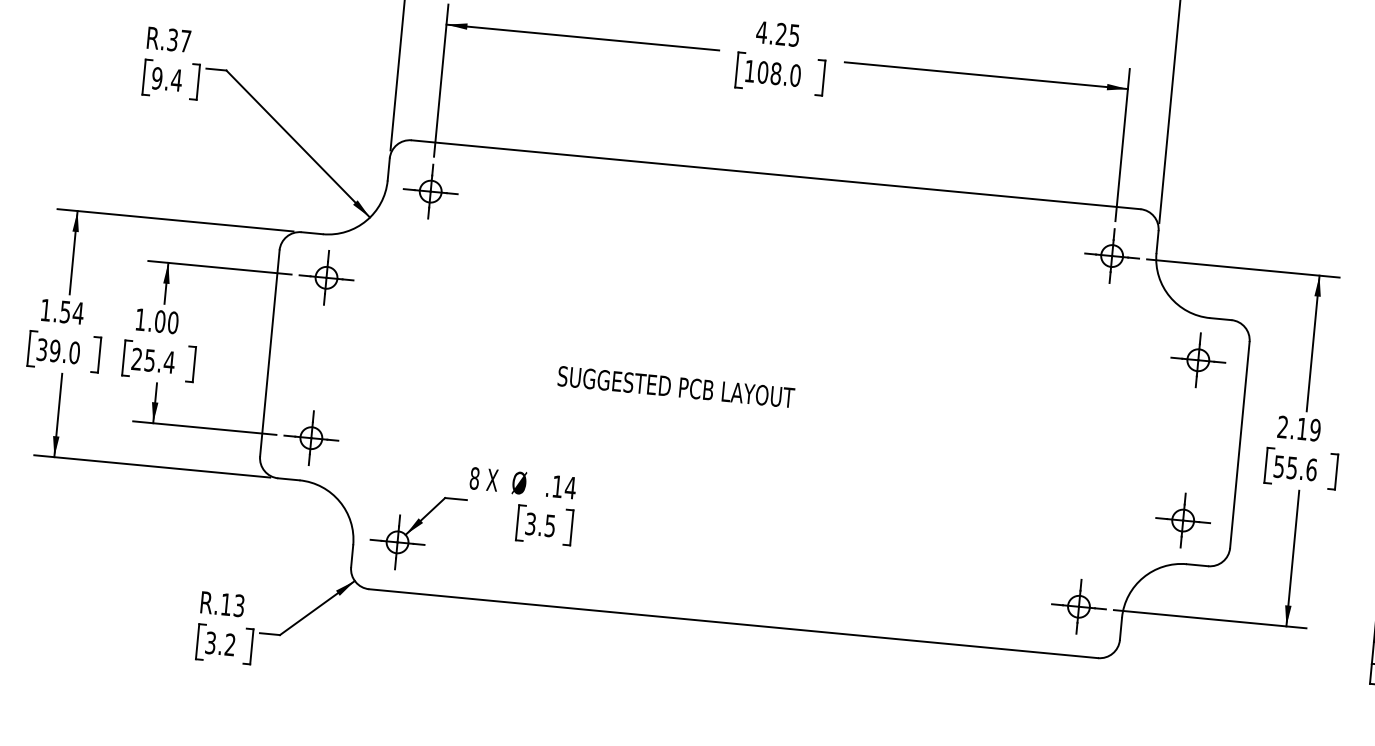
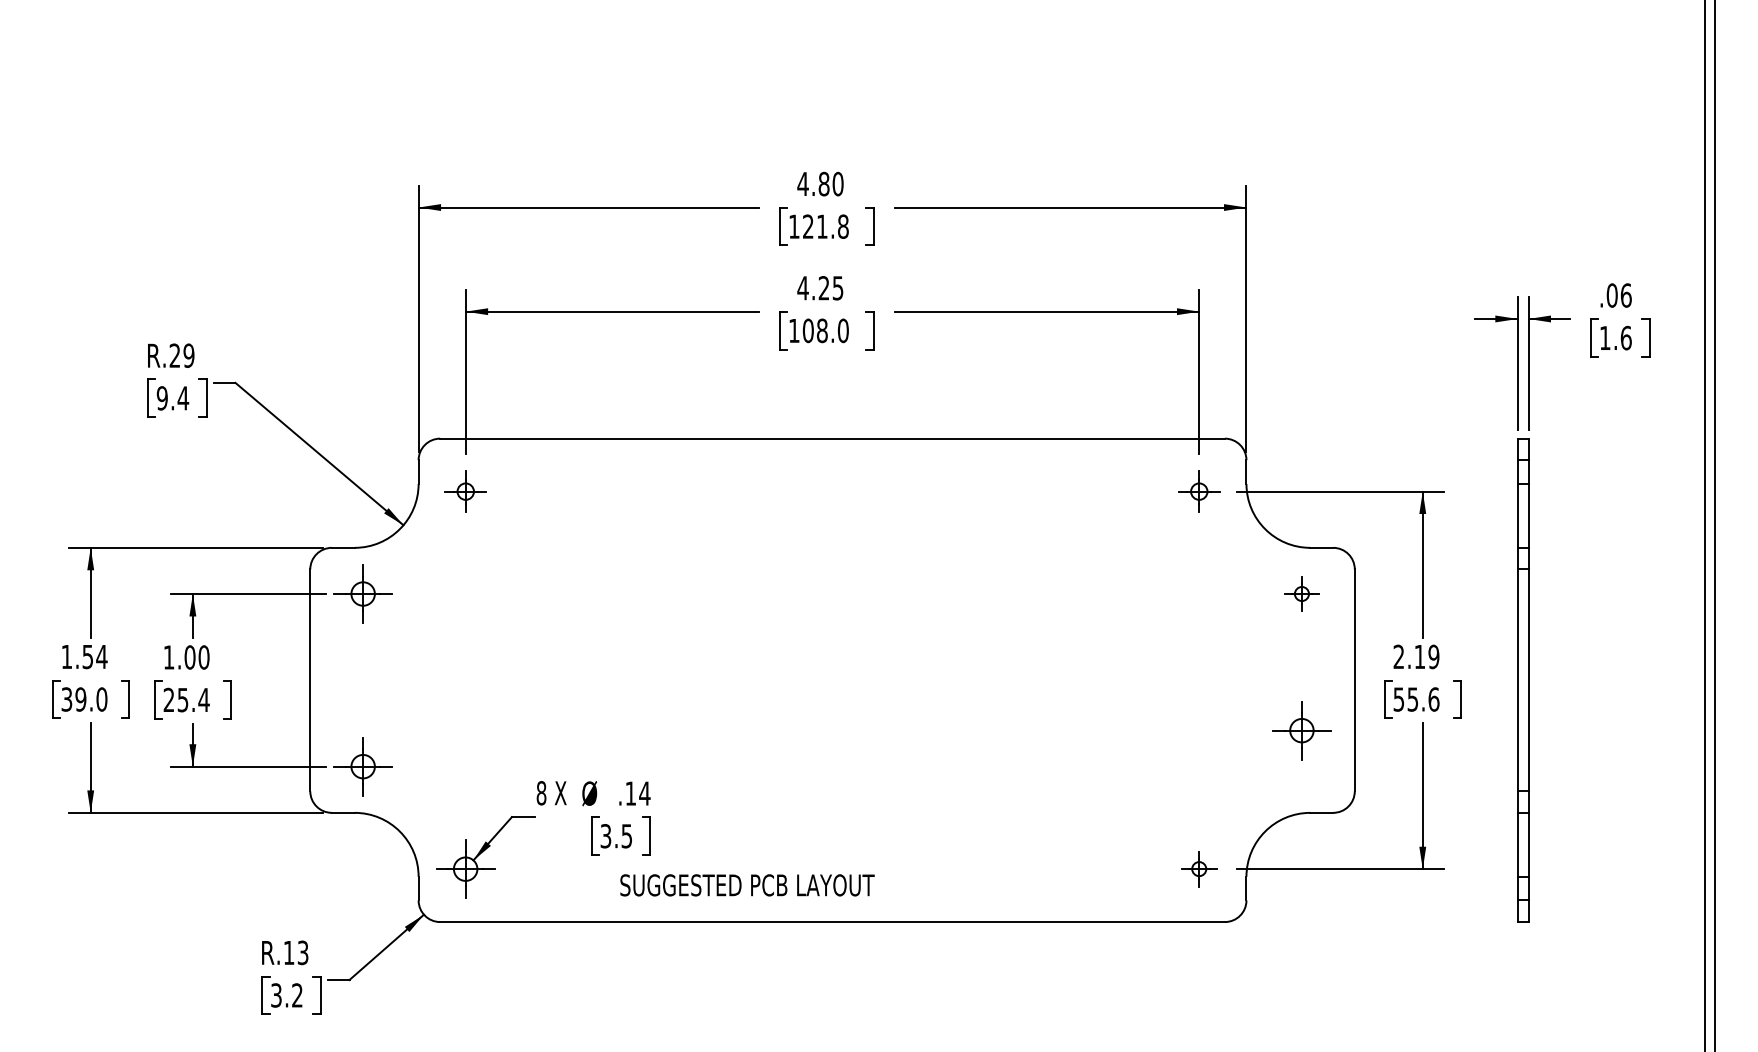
text: (178, 40) -> (181, 355), R.37 -> R.29
part: (430, 191) -> (465, 491), size x0.7
part: (1111, 255) -> (1198, 491), size x0.7
part: (1197, 359) -> (1301, 593), size x0.6
text: (676, 387) -> (747, 885), moved
part: (1182, 520) -> (1301, 730), moved
part: (1078, 606) -> (1198, 868), size x0.6

